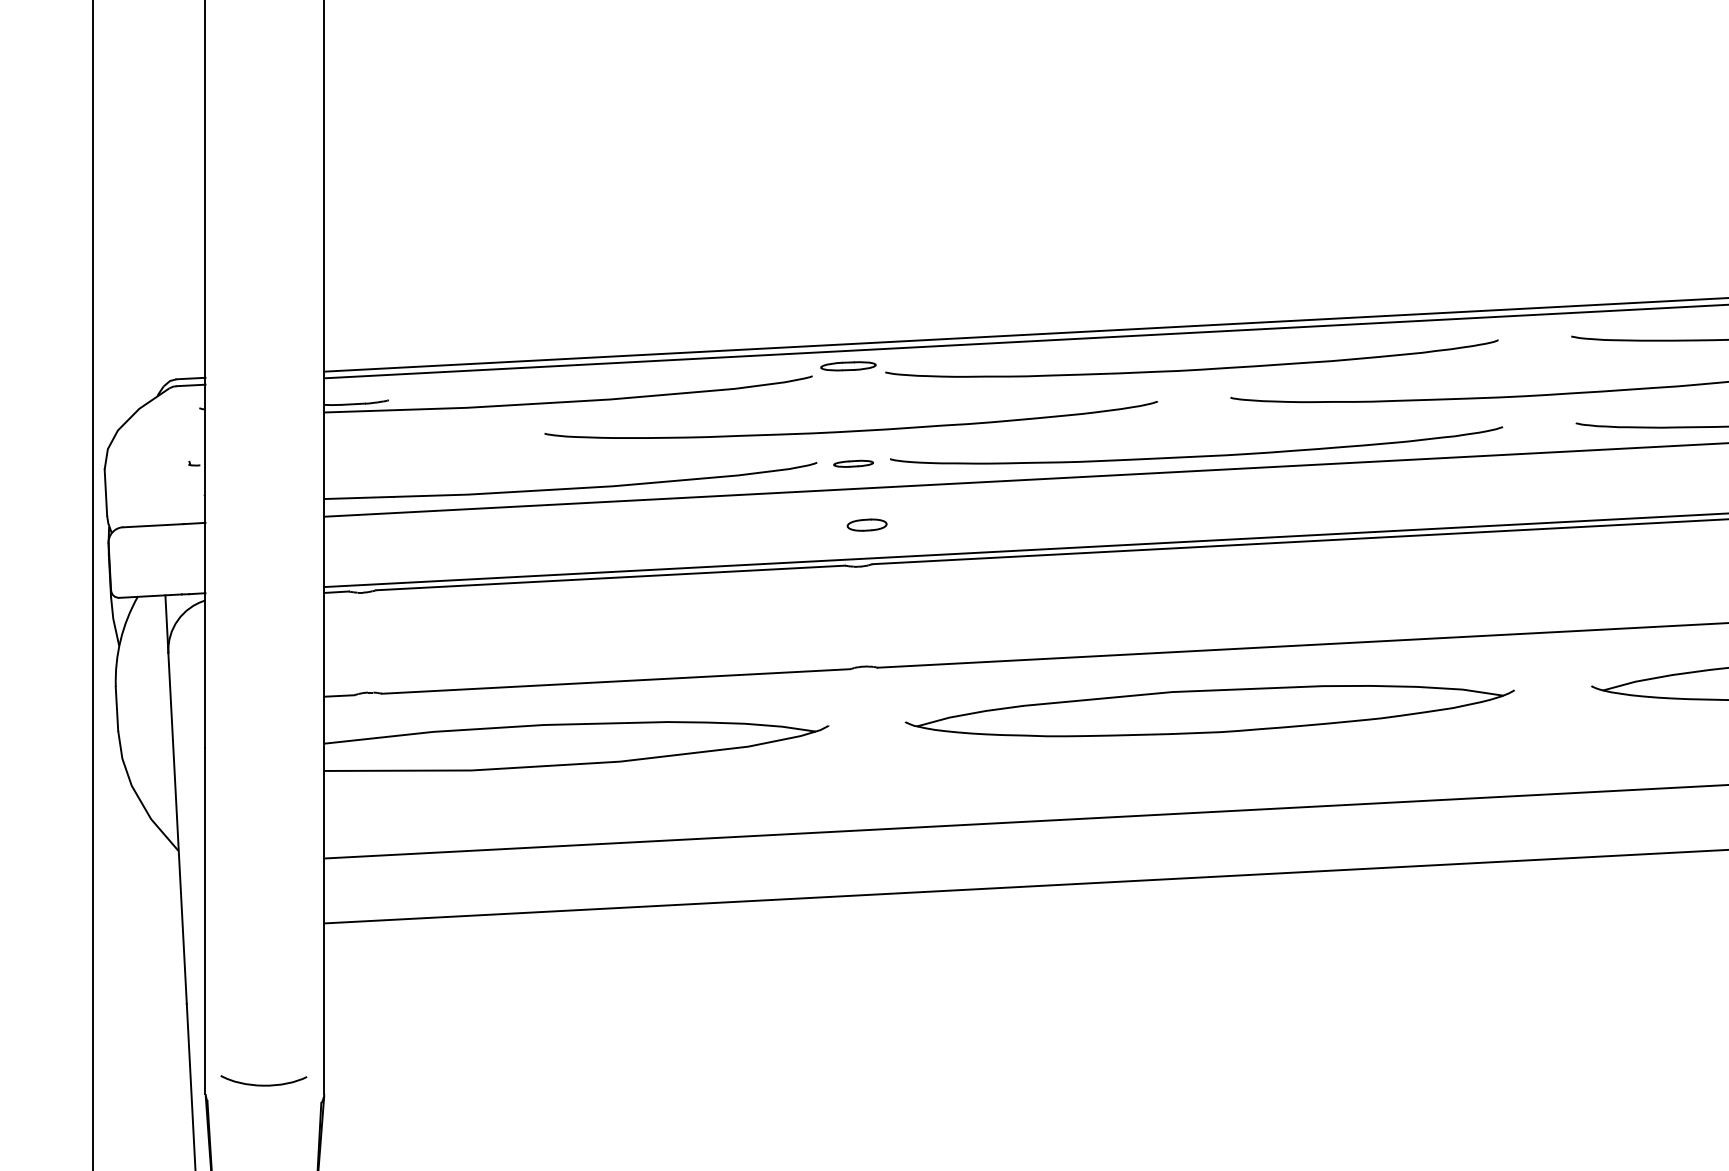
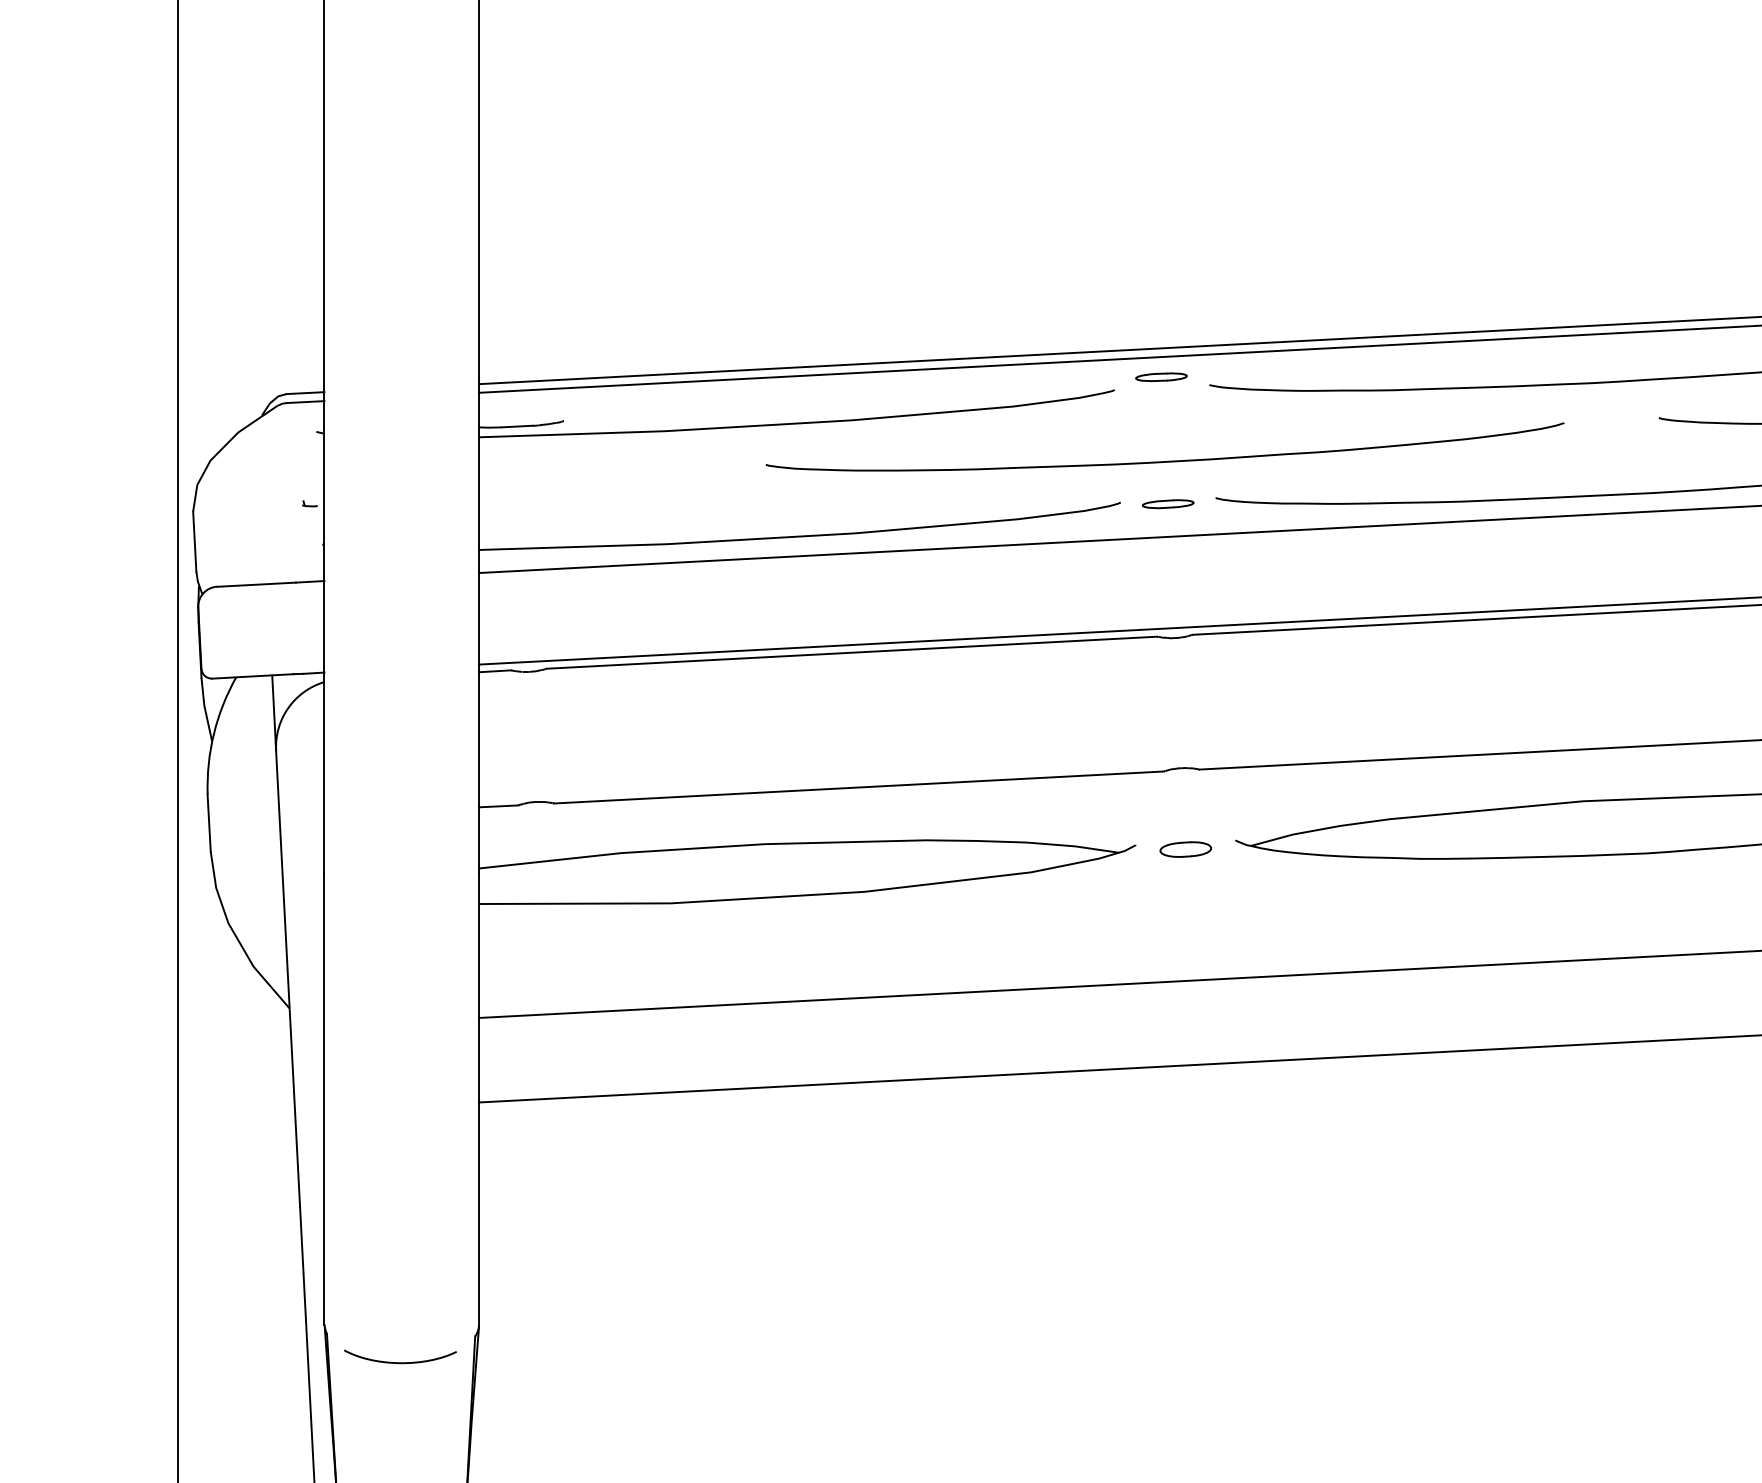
part: (848, 366) -> (1161, 377), size x0.71
part: (866, 524) -> (1184, 848), moved
curve: (263, 1084) -> (399, 1361), moved

